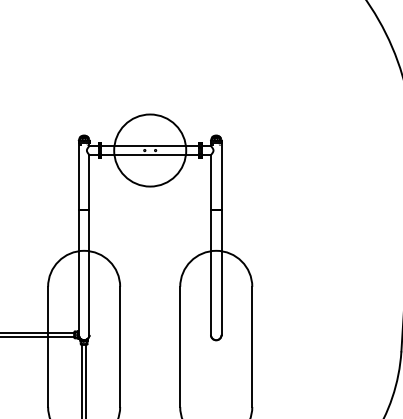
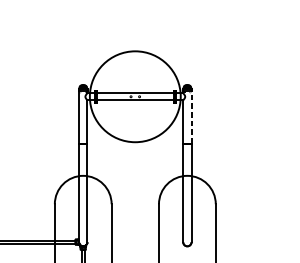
circle: (150, 150) -> (135, 96), size x1.6
line: (221, 176) -> (191, 117), solid -> dashed

